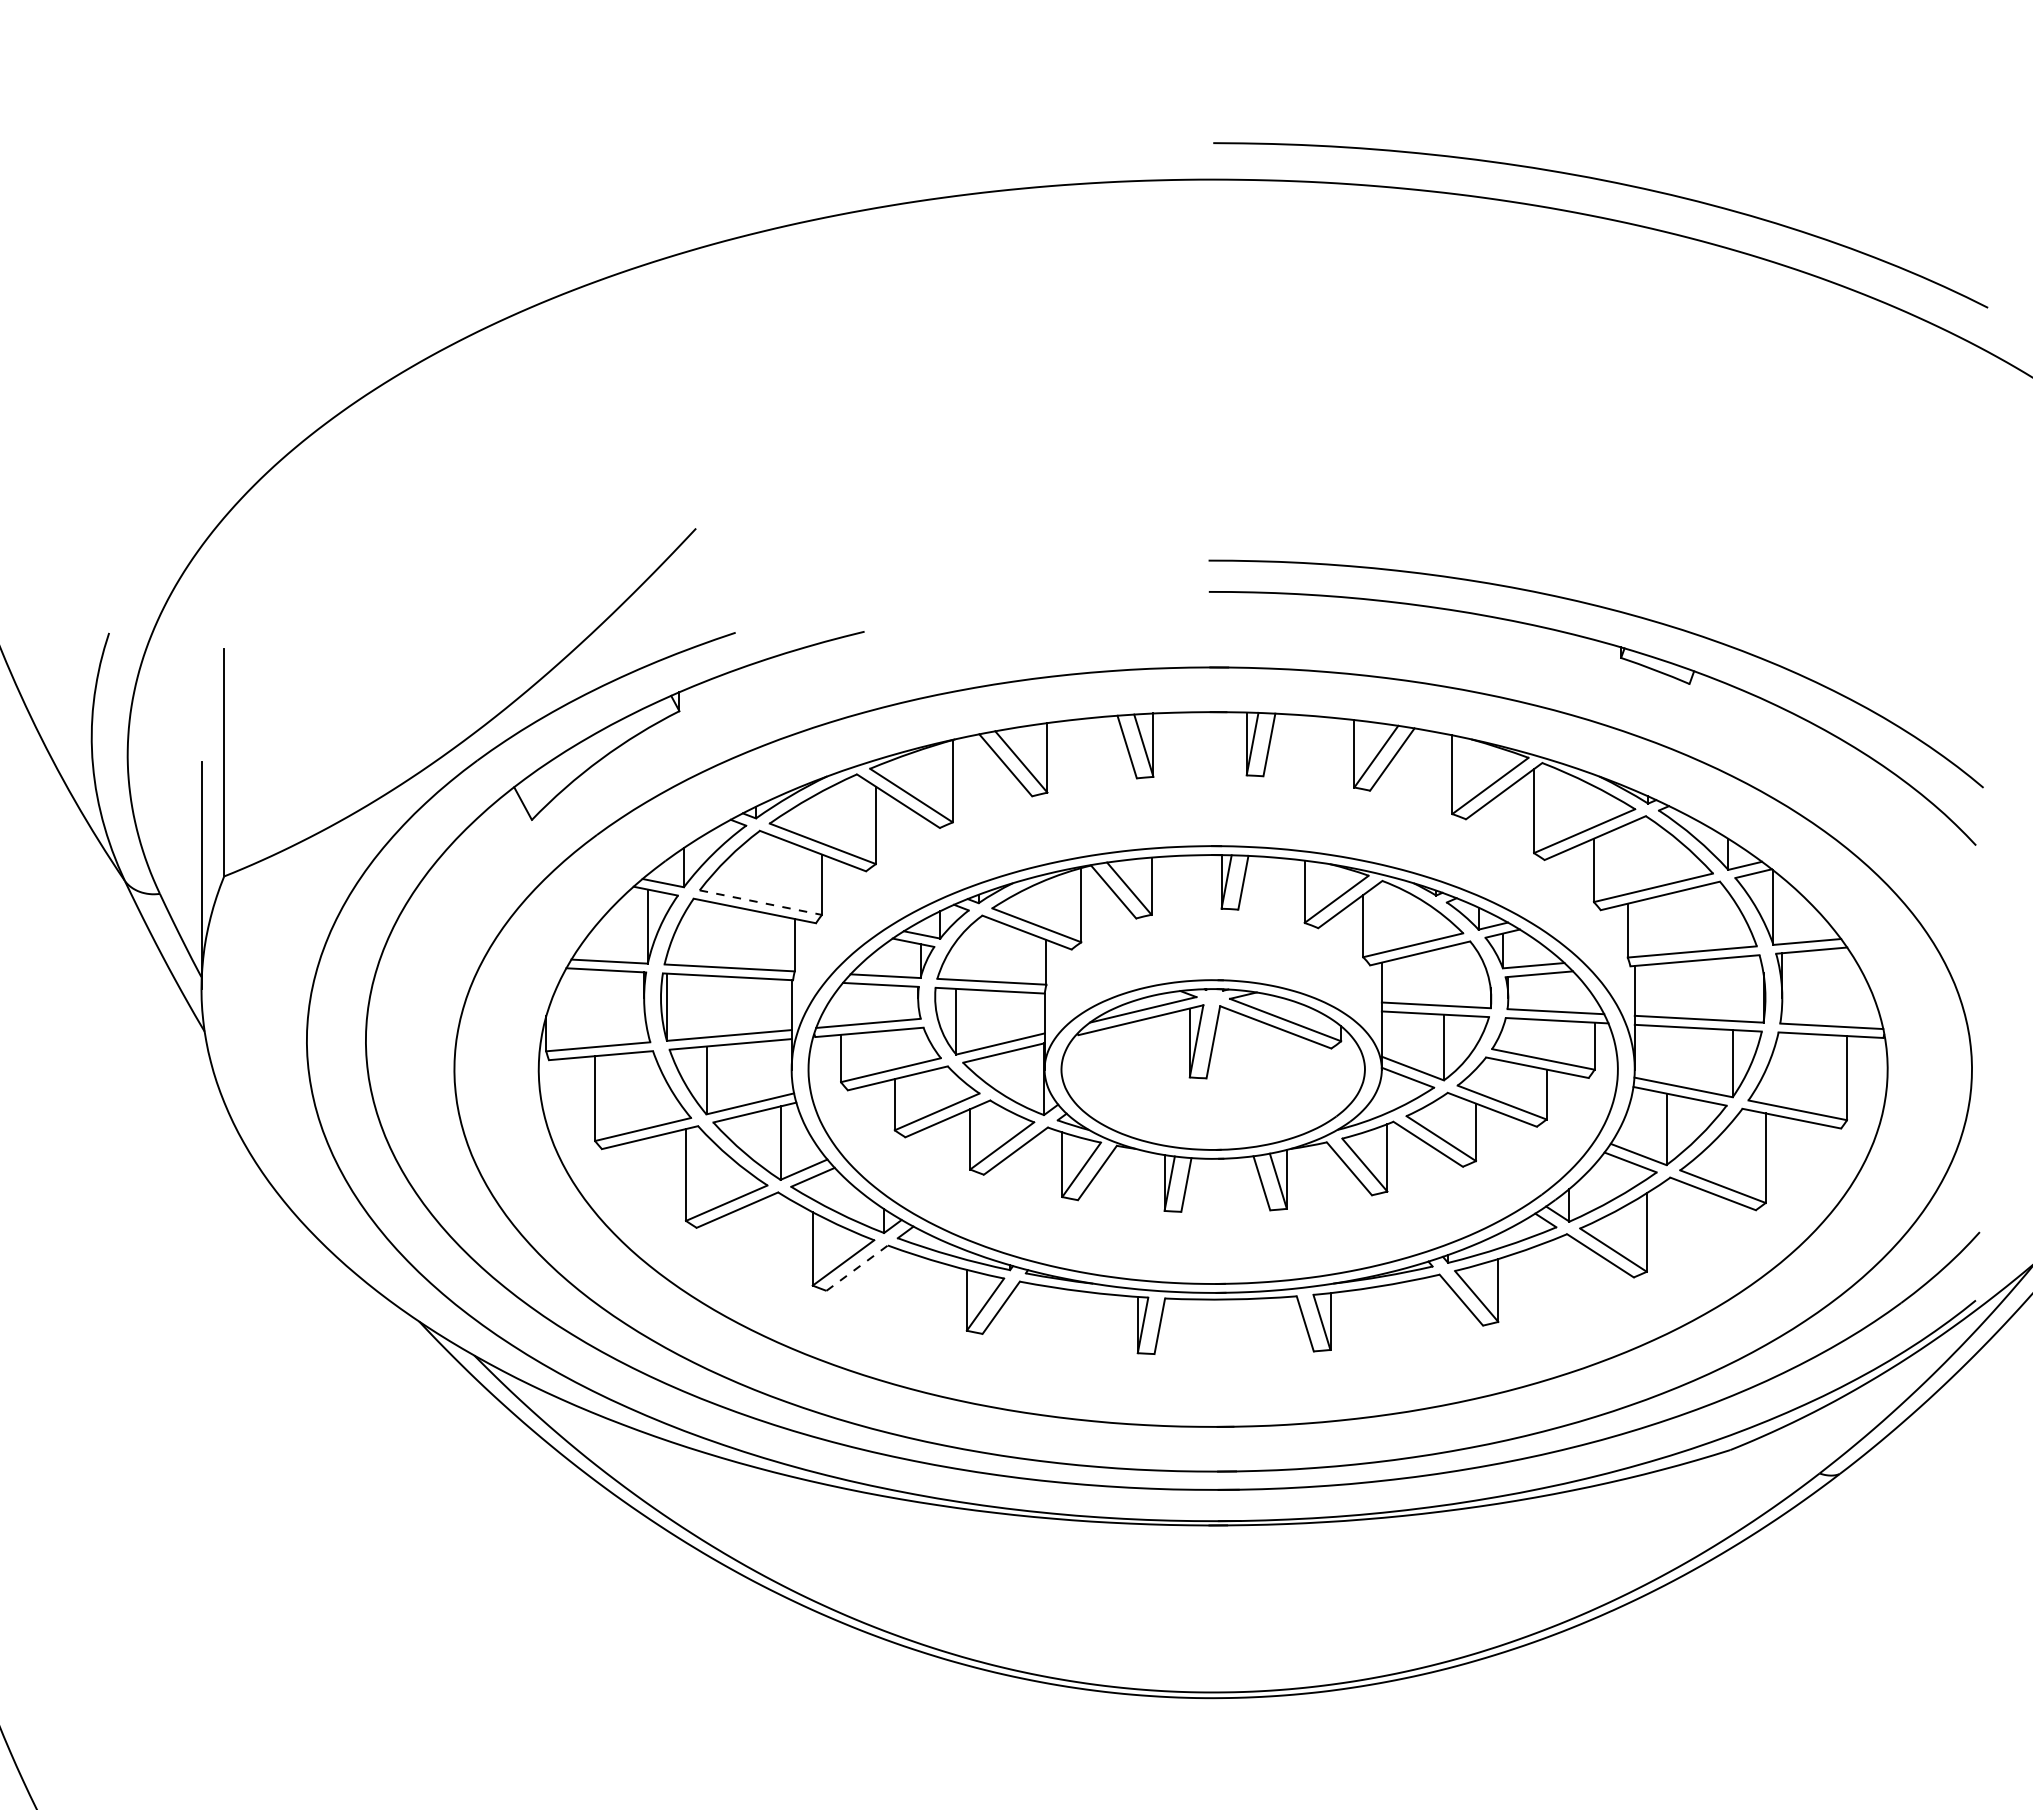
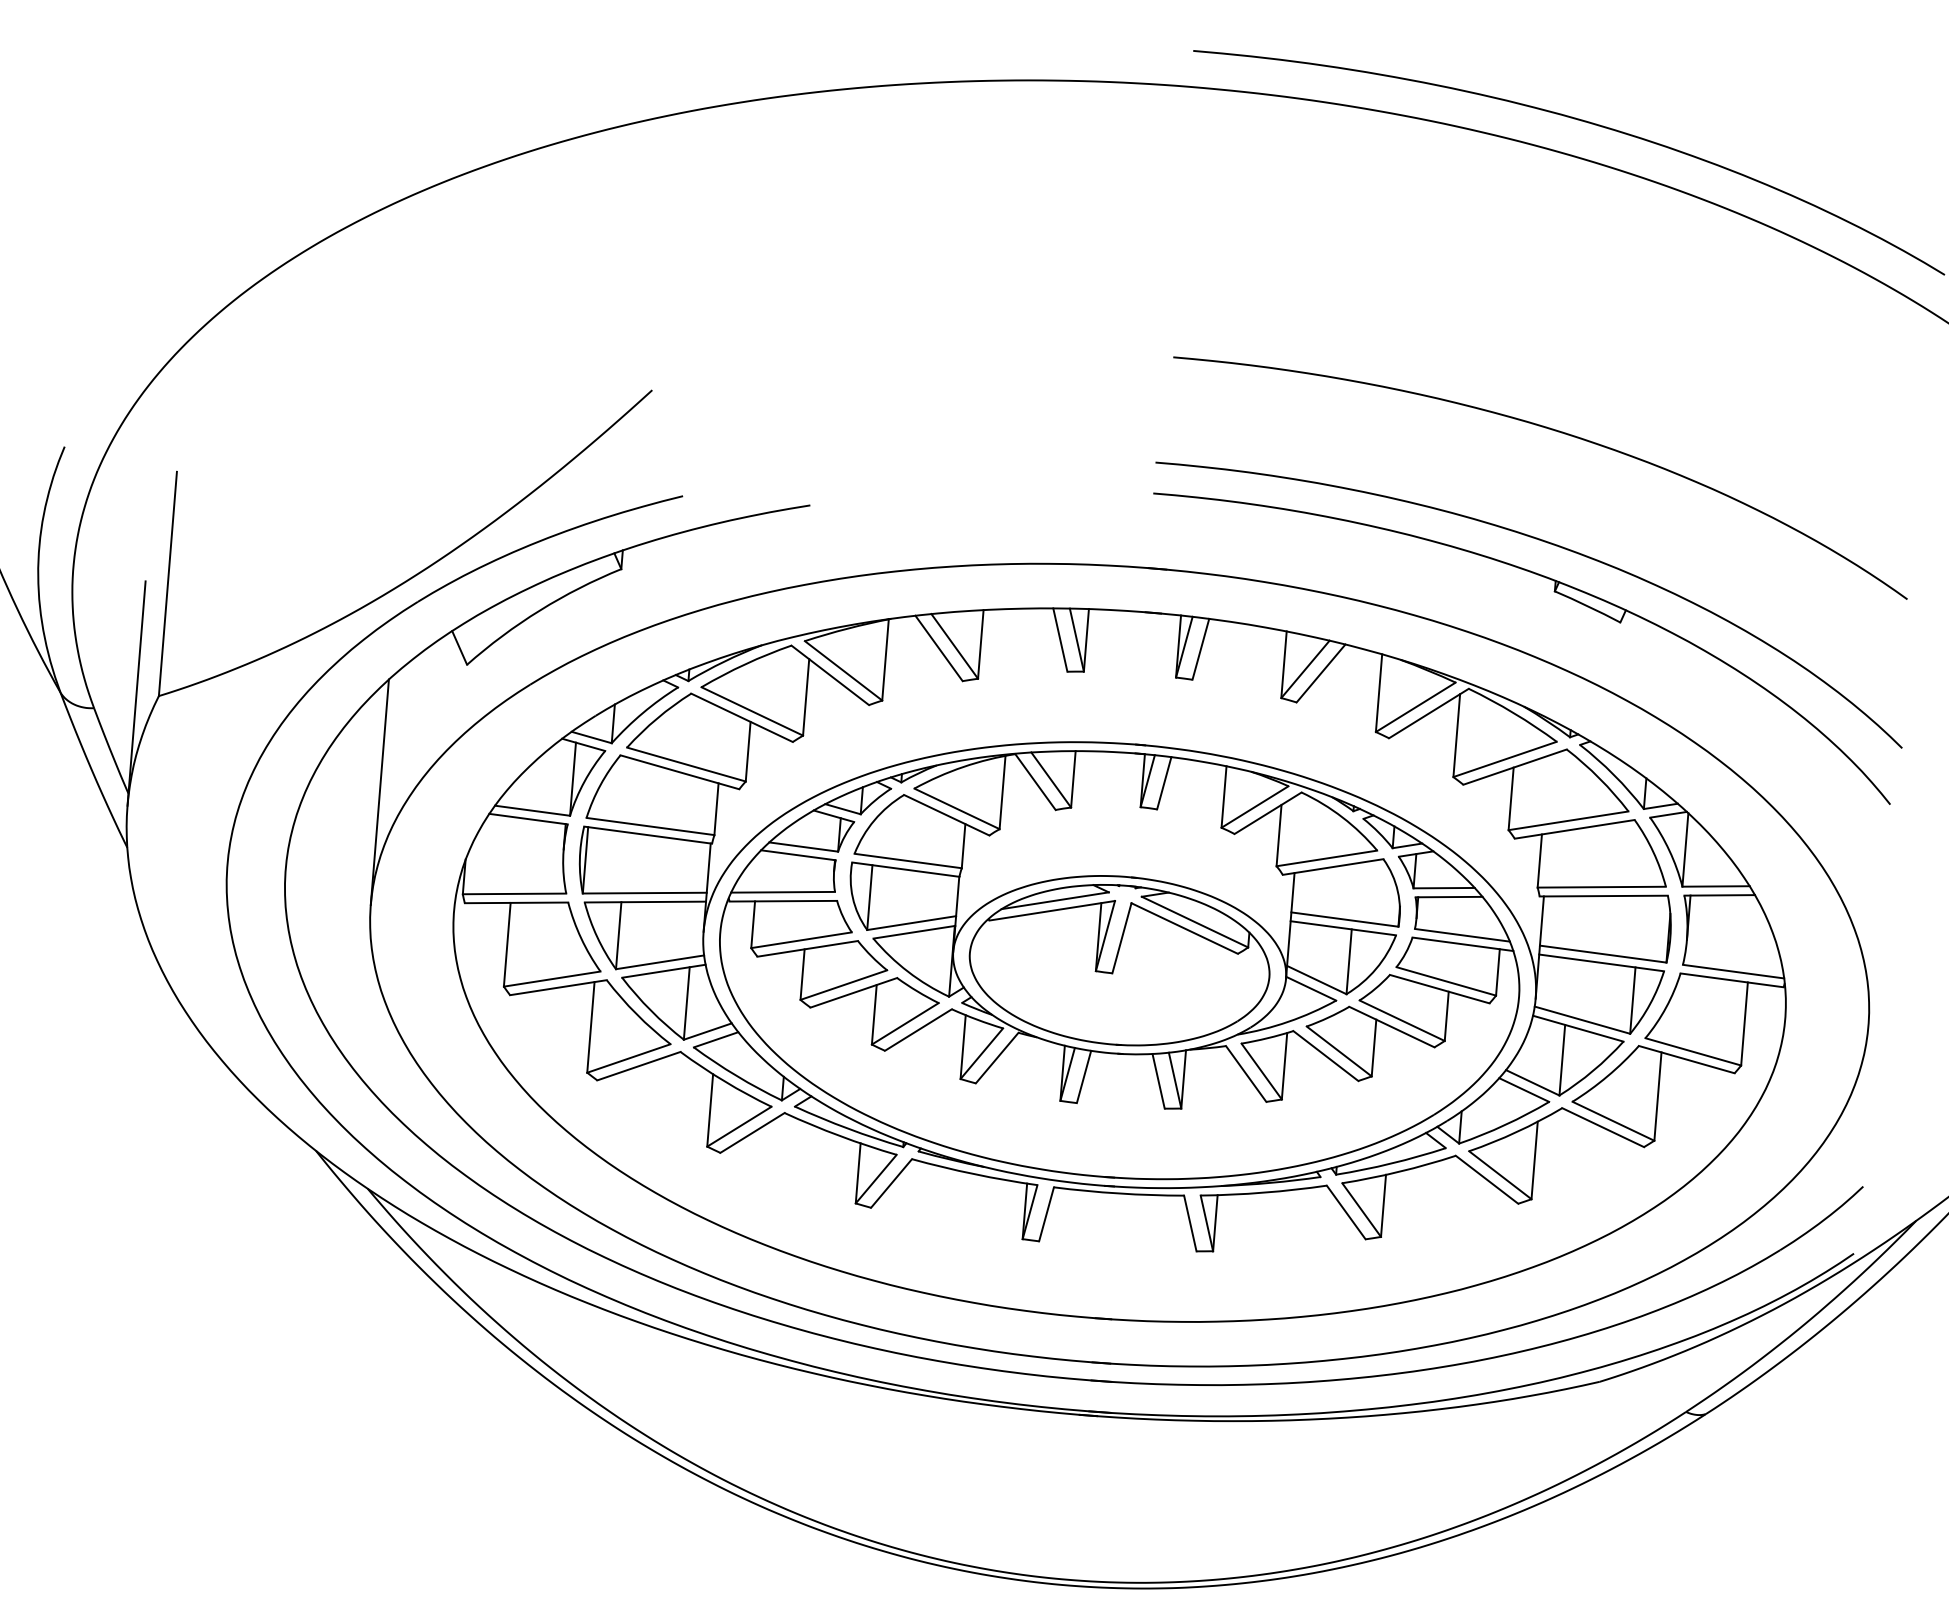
curve: (1605, 496) -> (1552, 430), added
line: (761, 902) -> (687, 764), dashed -> solid
line: (454, 955) -> (379, 792), added
line: (857, 1267) -> (752, 1132), dashed -> solid

